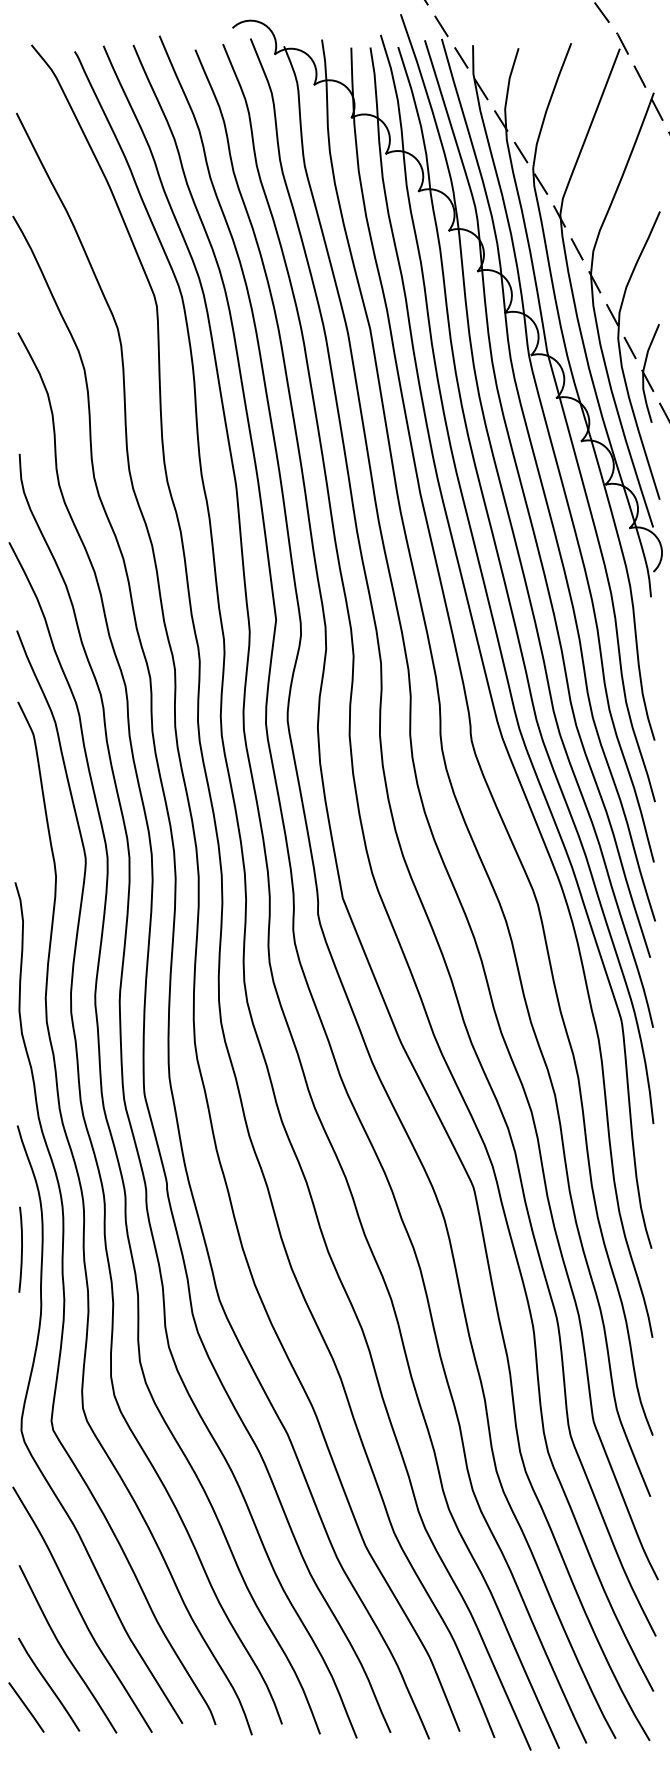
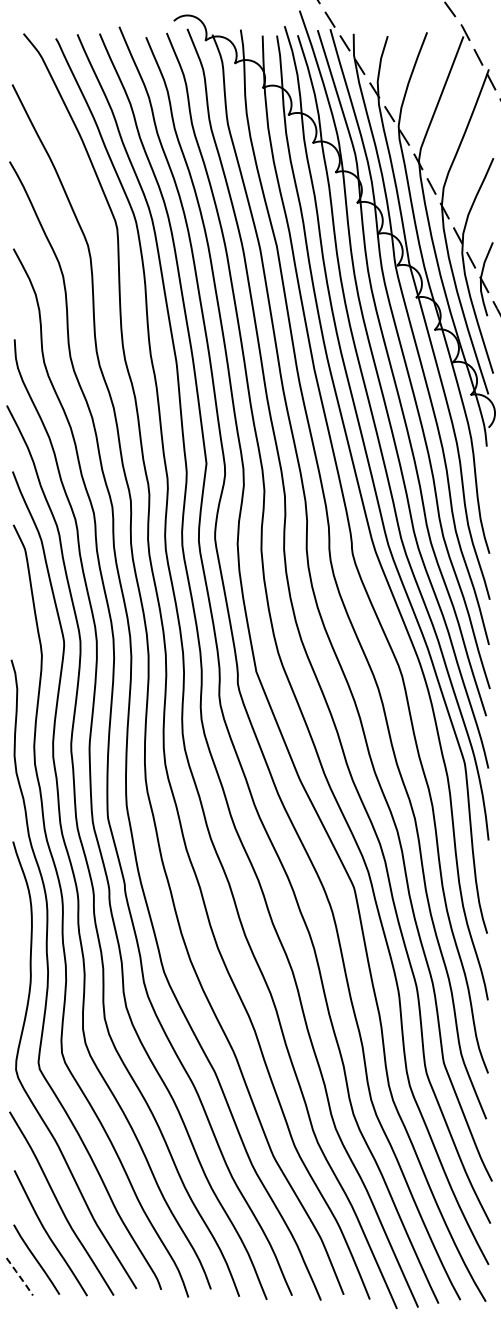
curve: (20, 1249) -> (15, 934), removed
line: (27, 1708) -> (20, 1277), solid -> dashed

